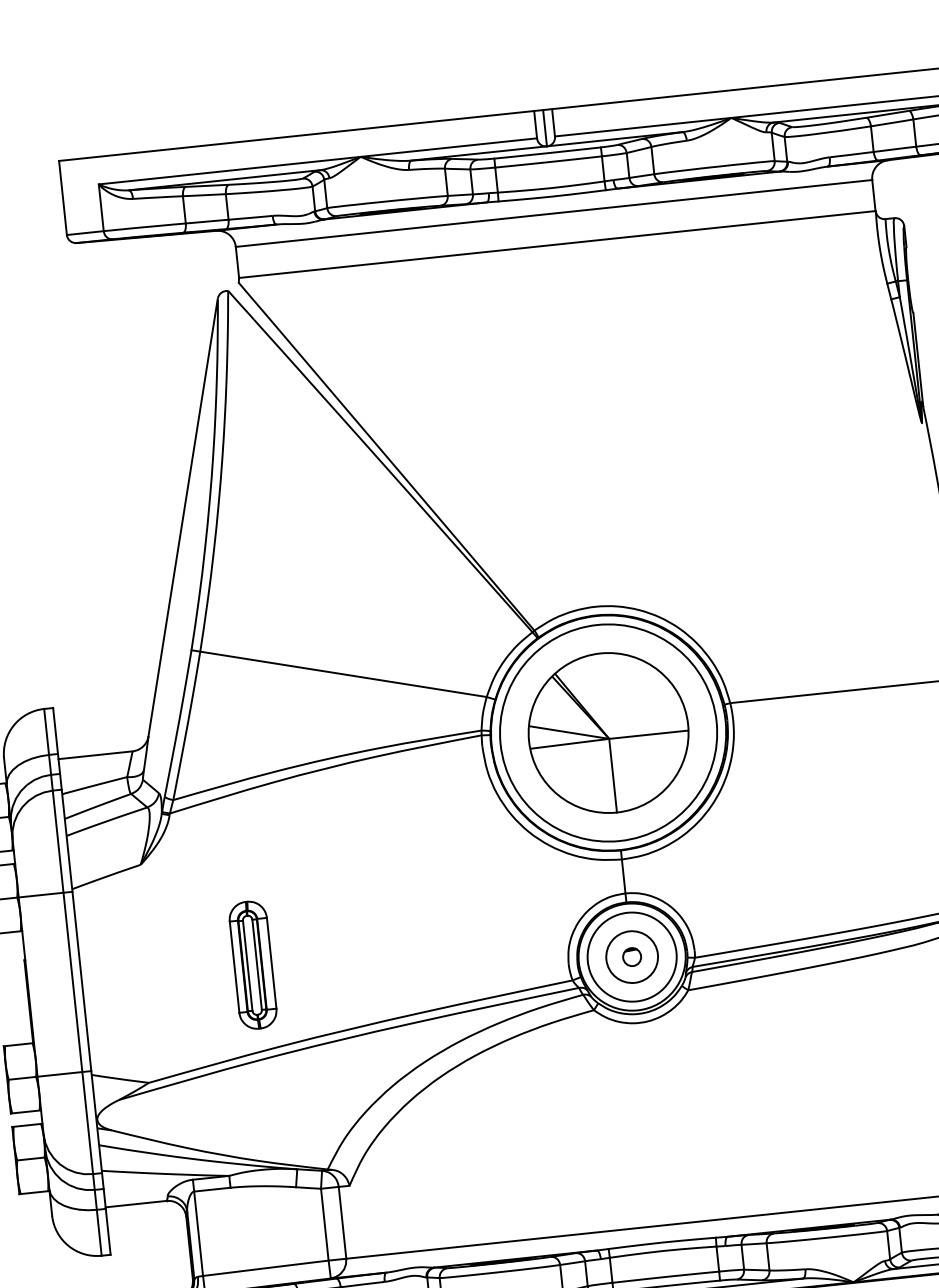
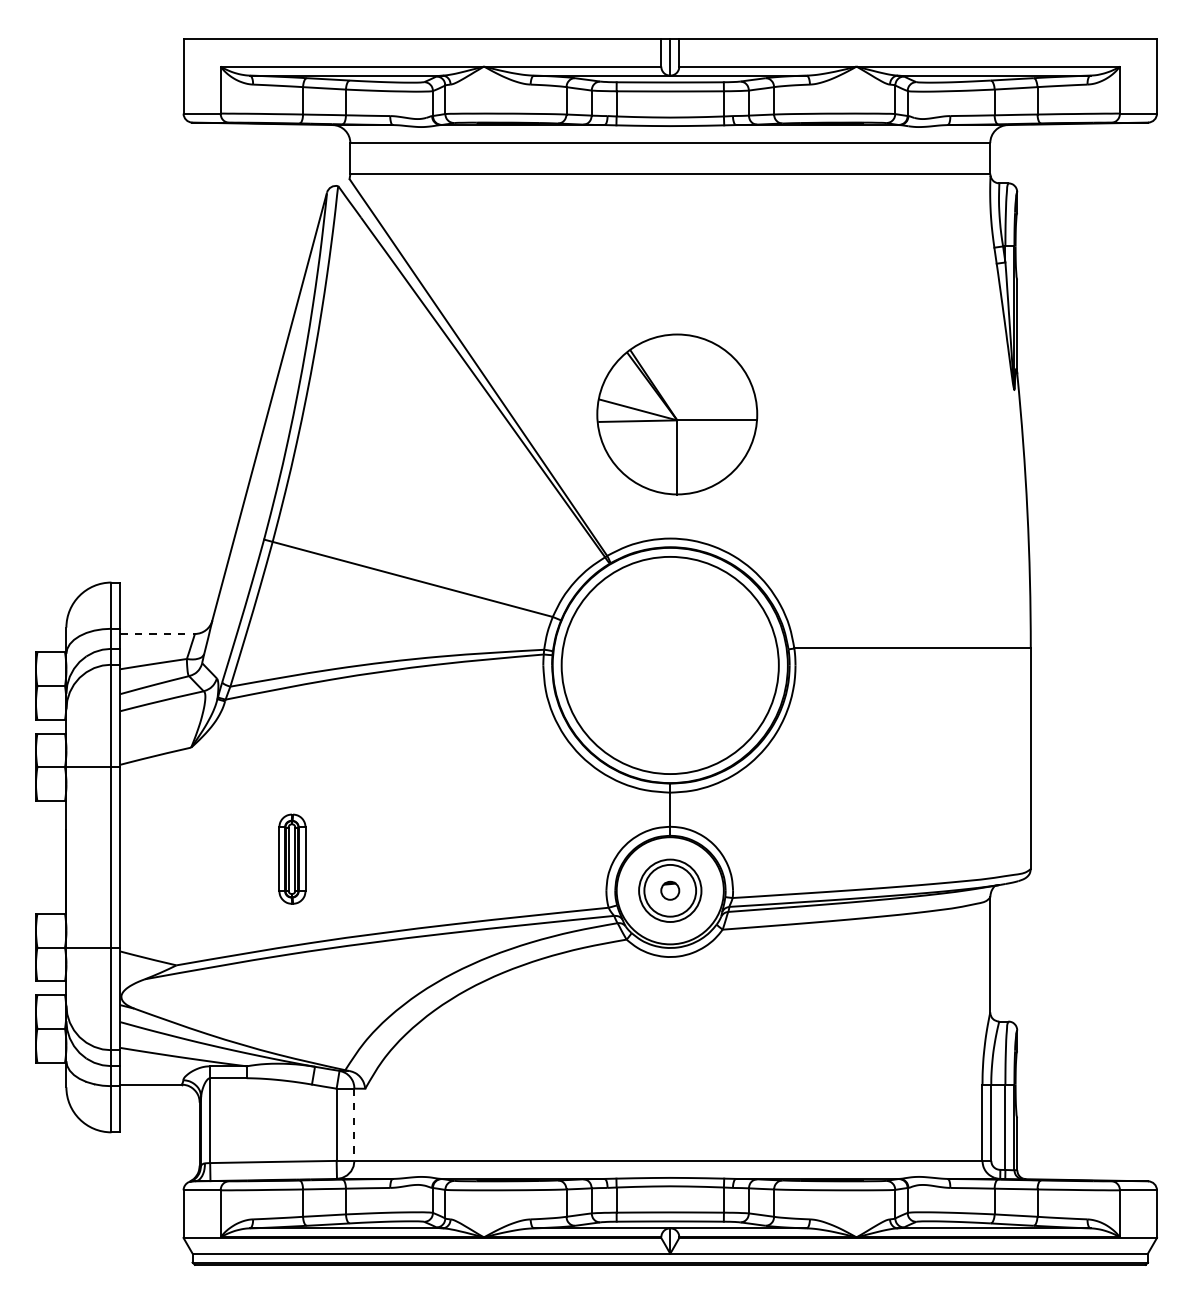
part: (608, 733) -> (677, 414), moved
line: (96, 754) -> (158, 633), solid -> dashed
circle: (631, 956) -> (669, 890), size x0.7
part: (253, 964) -> (292, 858), size x0.7
line: (342, 1223) -> (354, 1125), solid -> dashed

